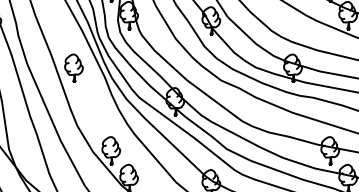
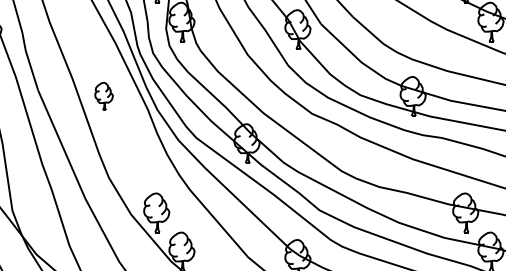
part: (73, 68) -> (103, 96), size x0.7

